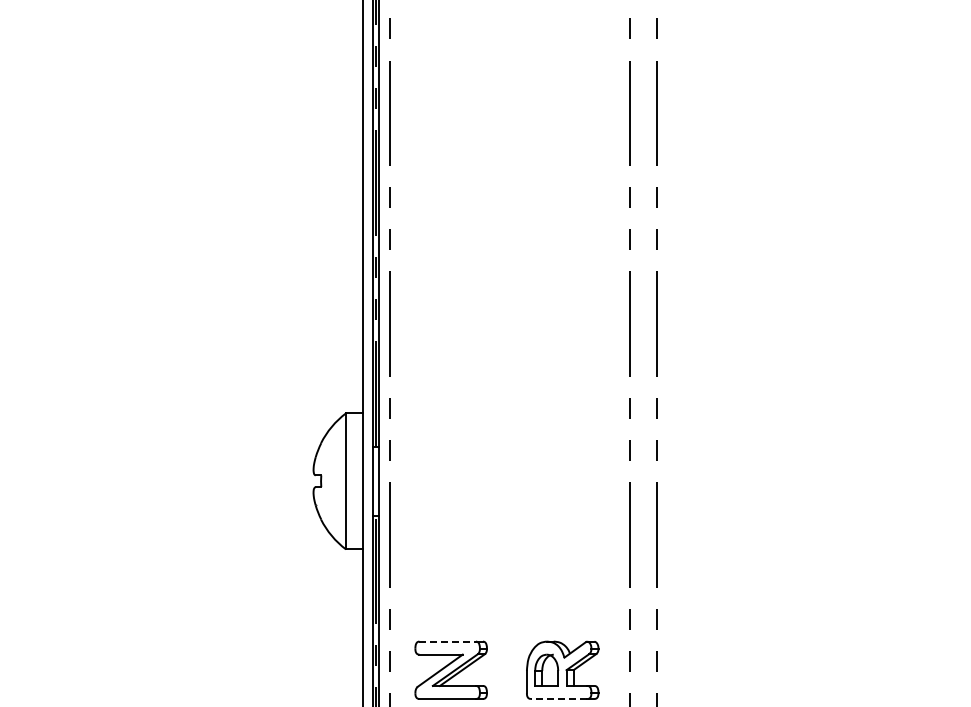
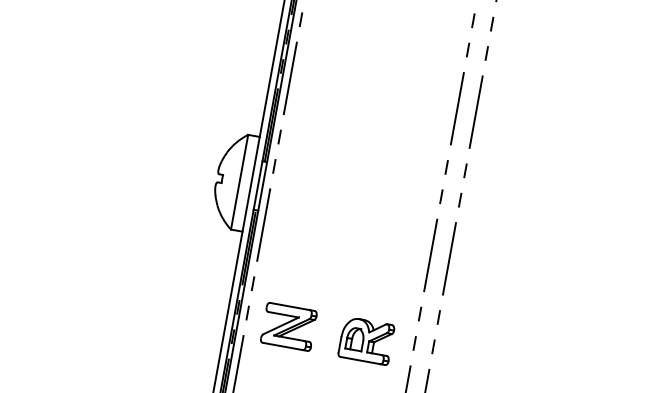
line: (448, 641) -> (290, 306), dashed -> solid
line: (558, 698) -> (359, 360), dashed -> solid

